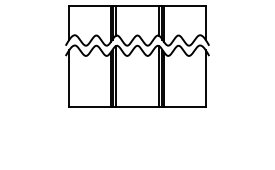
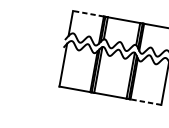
line: (90, 6) -> (88, 14), solid -> dashed
line: (184, 107) -> (145, 102), solid -> dashed

